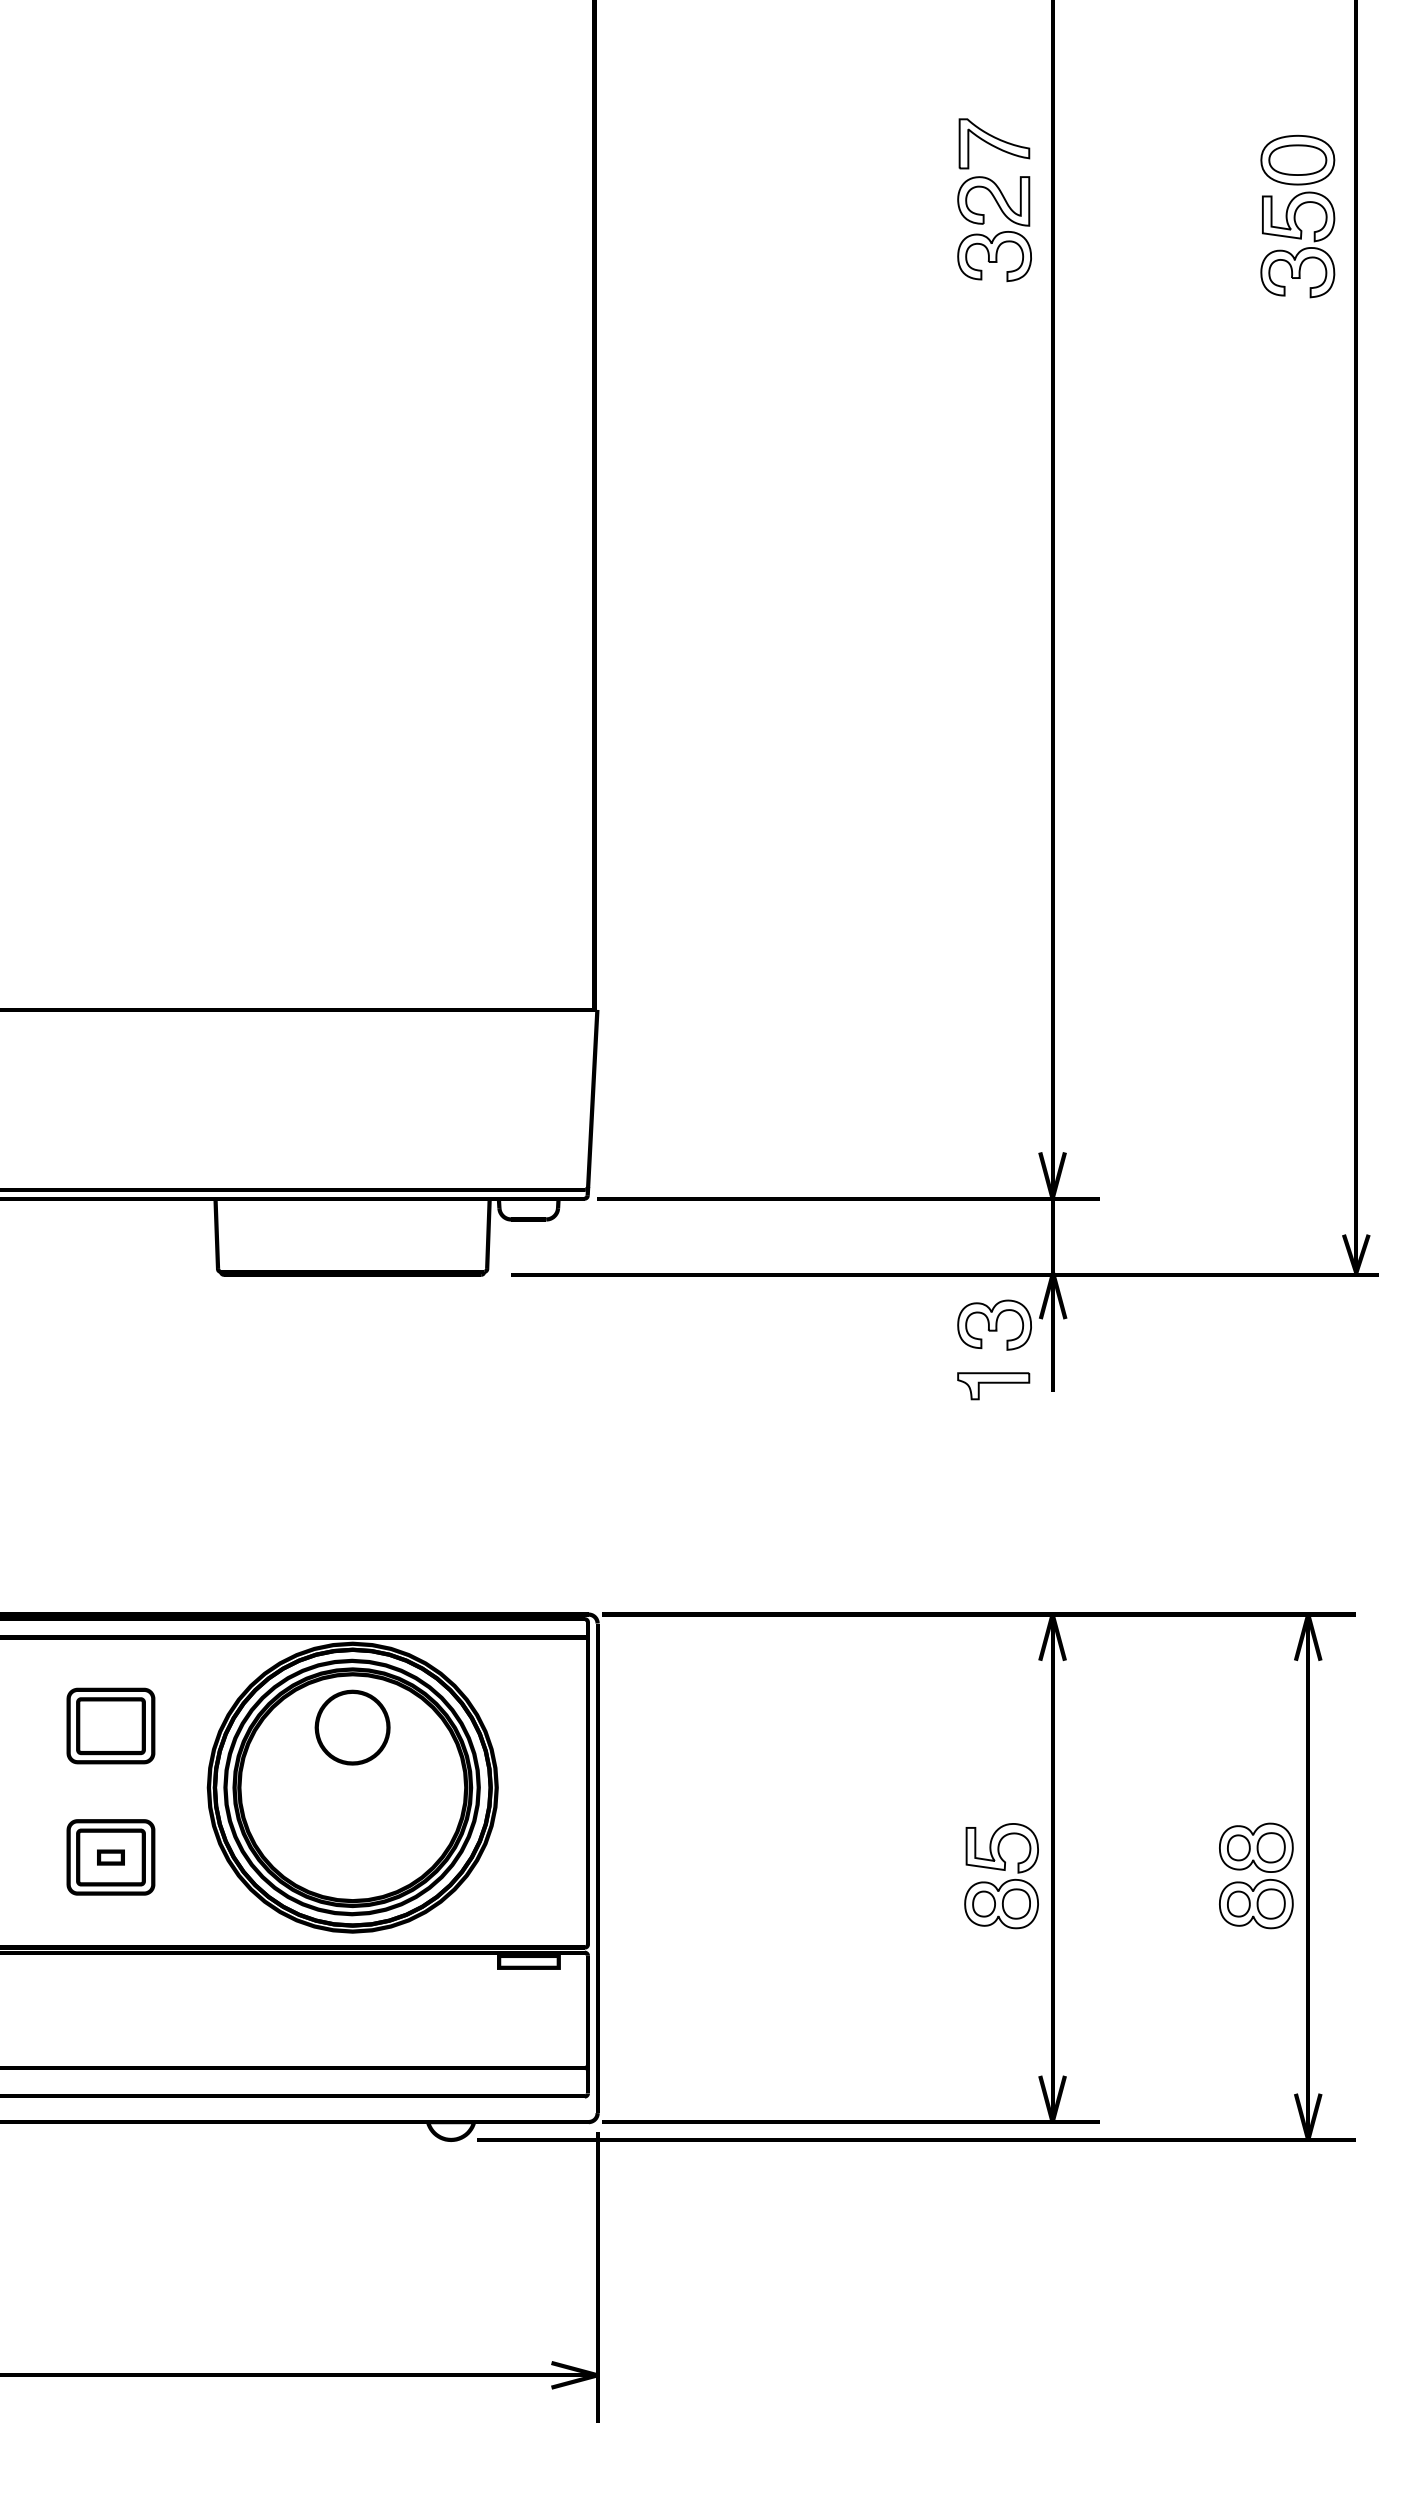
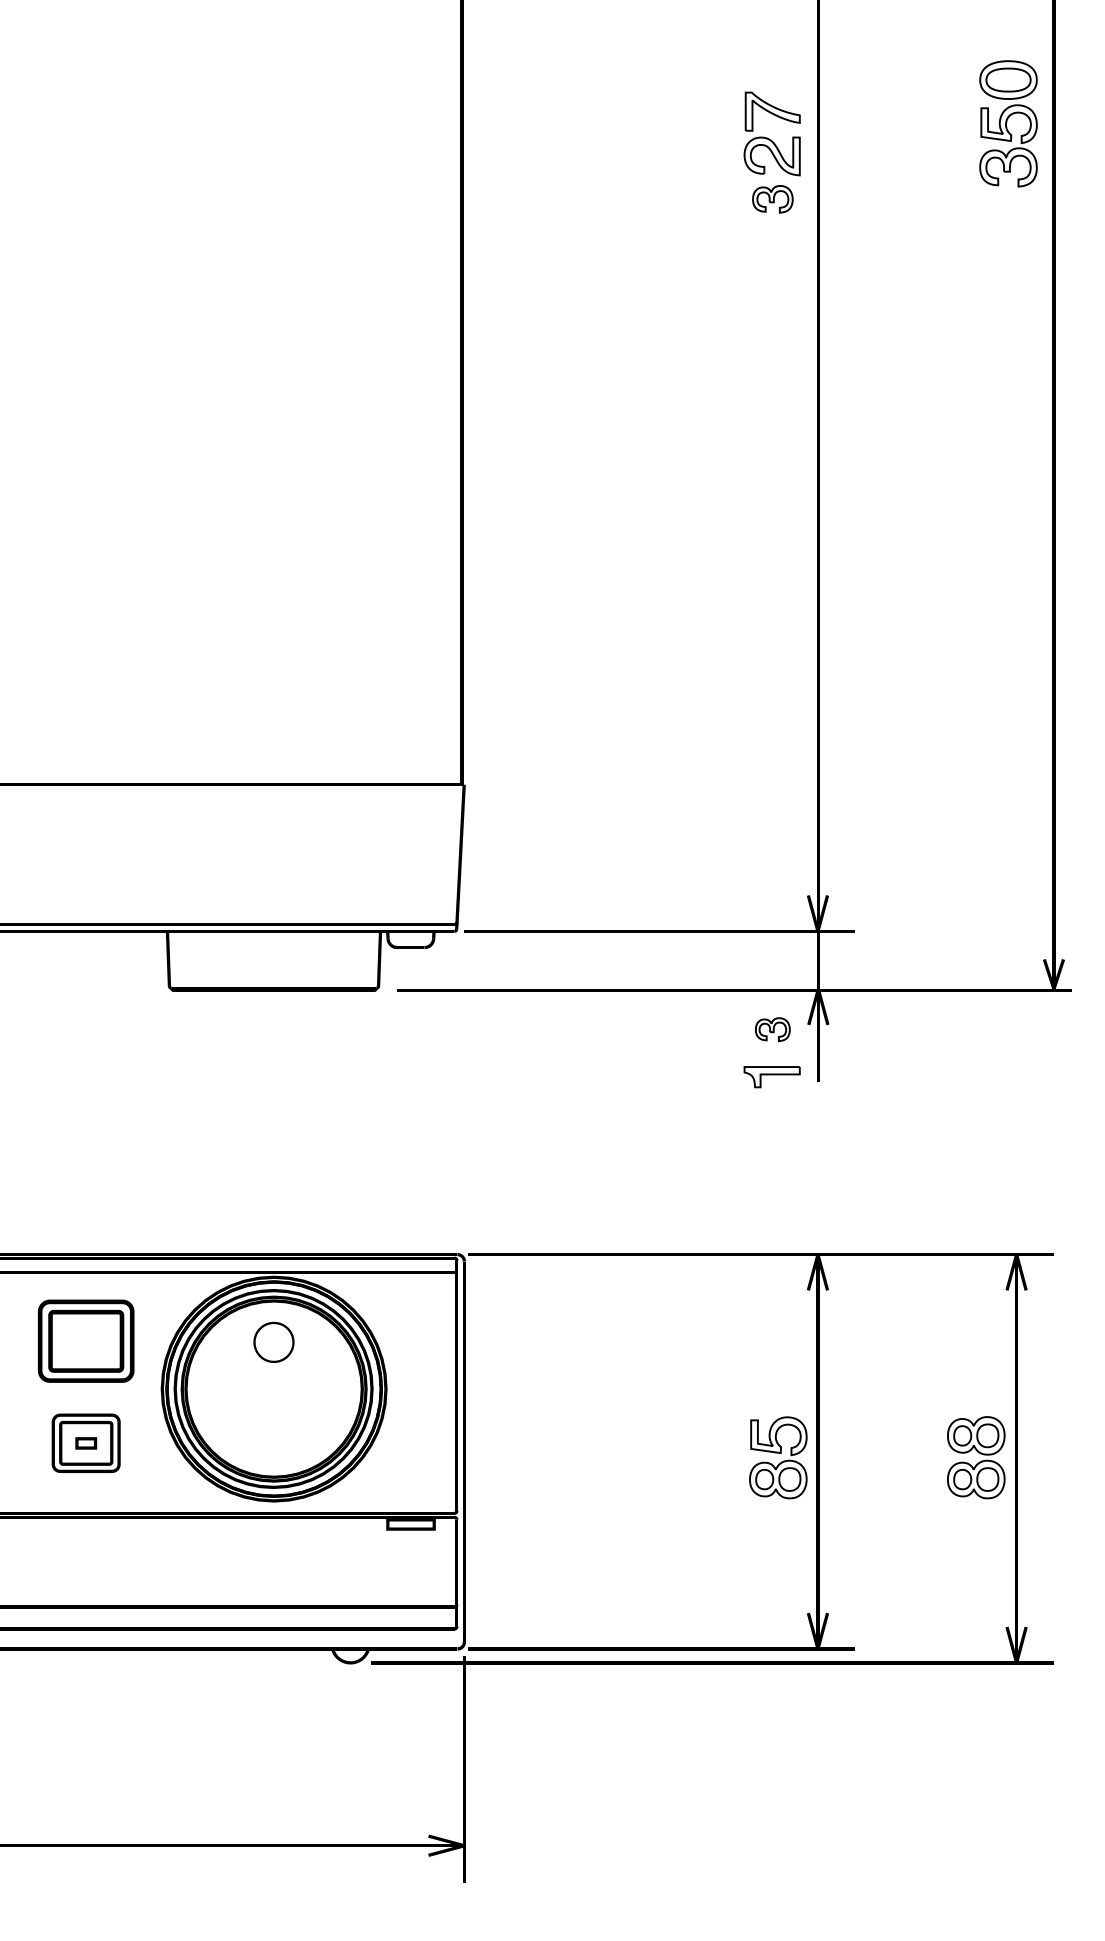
part: (1297, 216) -> (1008, 123), moved
part: (994, 256) -> (772, 199), size x0.7
part: (994, 1324) -> (772, 1029), size x0.6
part: (110, 1725) -> (85, 1340), size x1.4
part: (352, 1727) -> (273, 1342), size x0.7

